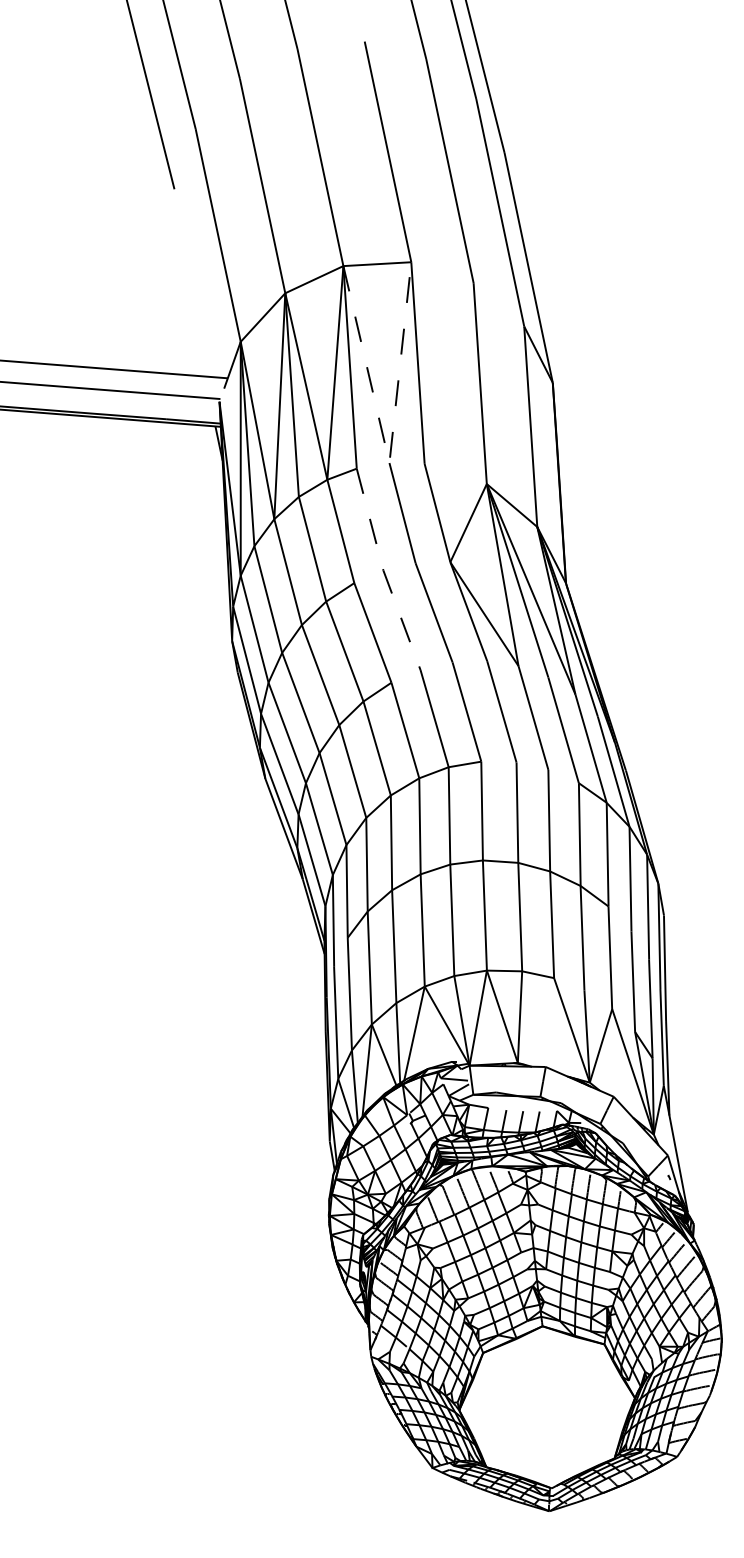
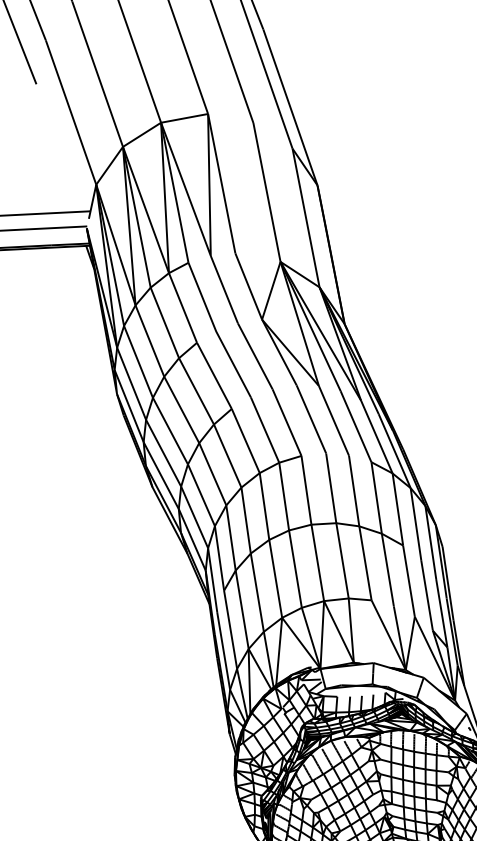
line: (389, 463) -> (210, 256), dashed -> solid
line: (383, 570) -> (216, 331), dashed -> solid

